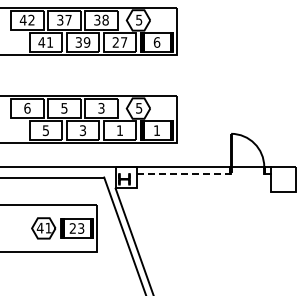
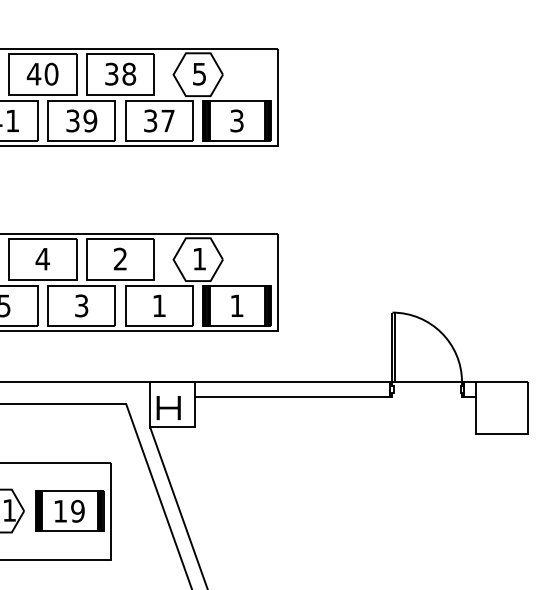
text: (63, 19) -> (40, 72), 37 -> 40
text: (115, 42) -> (149, 121), 27 -> 37
text: (156, 42) -> (235, 121), 6 -> 3
text: (64, 108) -> (42, 259), 5 -> 4
text: (101, 108) -> (120, 259), 3 -> 2
text: (139, 108) -> (200, 259), 5 -> 1
line: (183, 174) -> (292, 397), dashed -> solid
text: (76, 228) -> (68, 511), 23 -> 19

